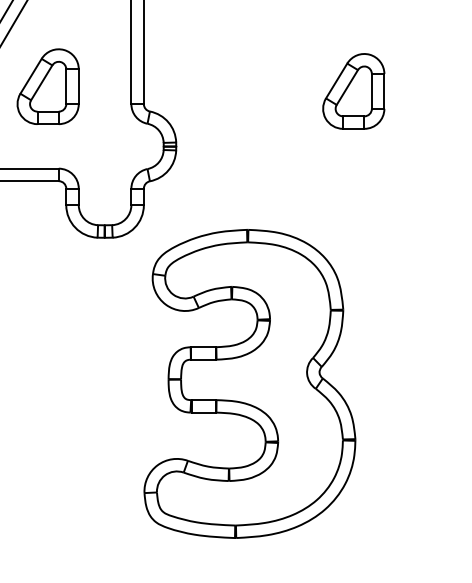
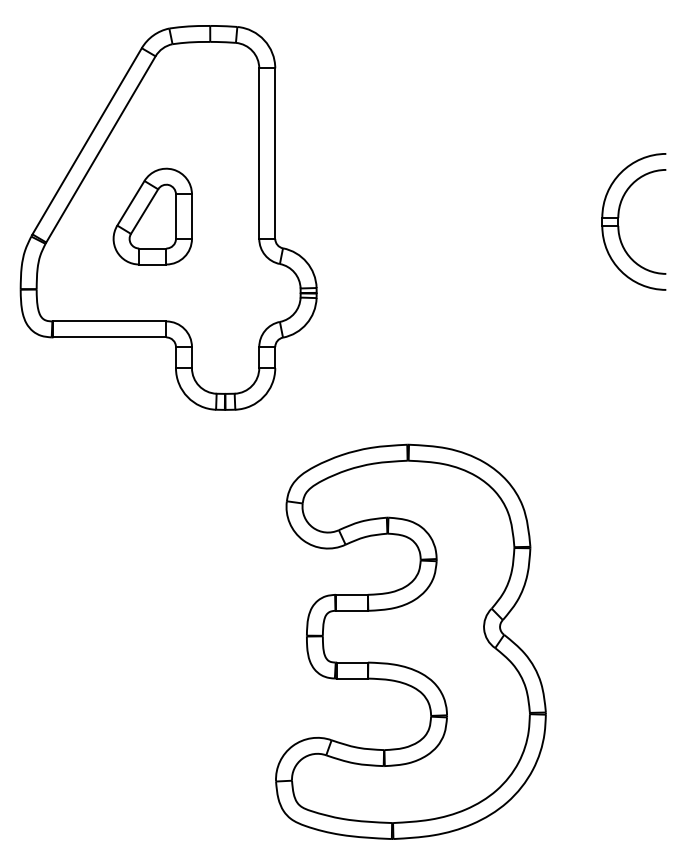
part: (412, 87) -> (619, 217), added
part: (353, 91) -> (543, 222), removed
part: (249, 383) -> (410, 641), moved

